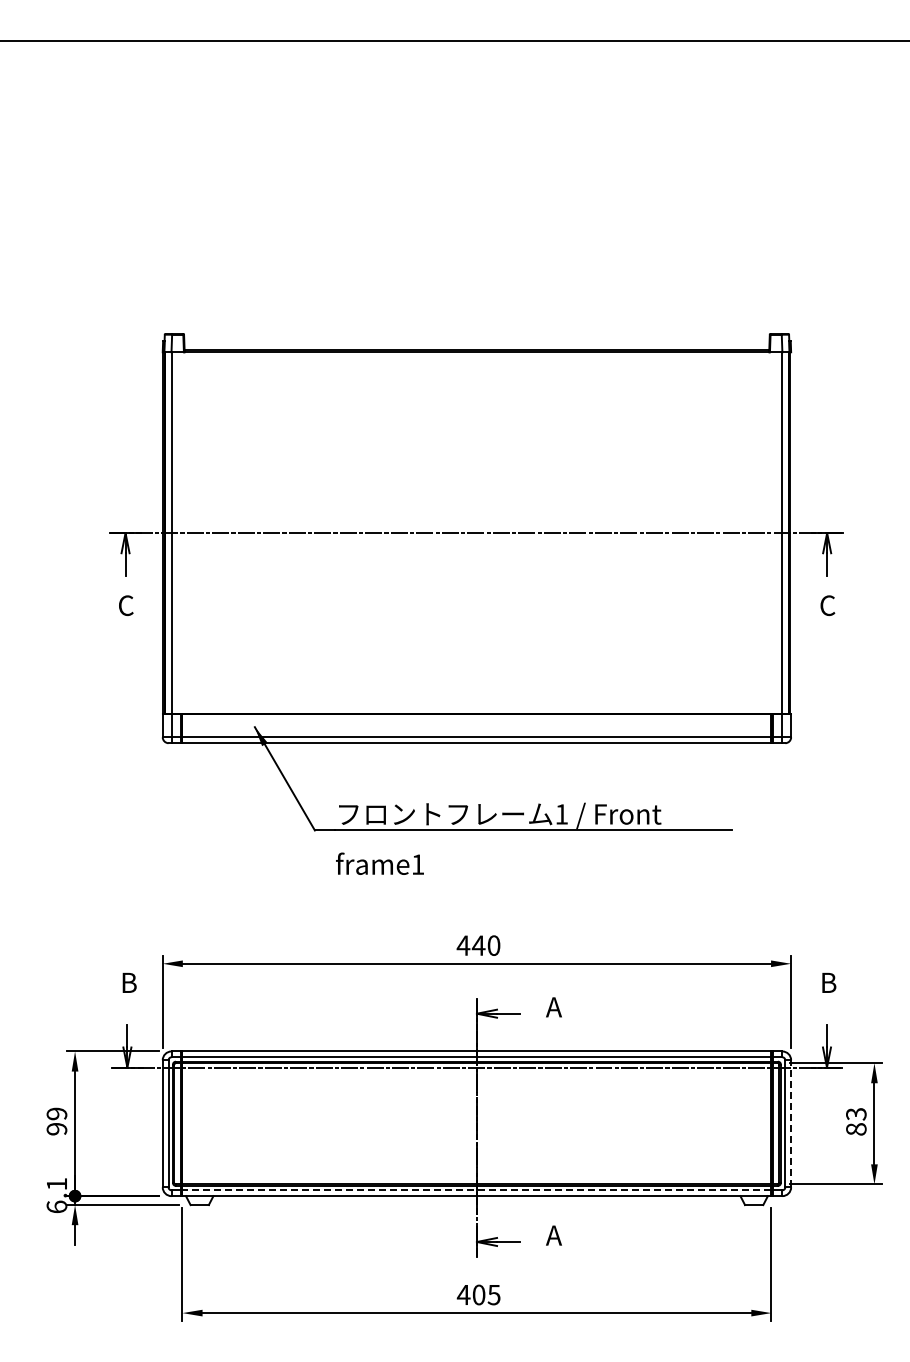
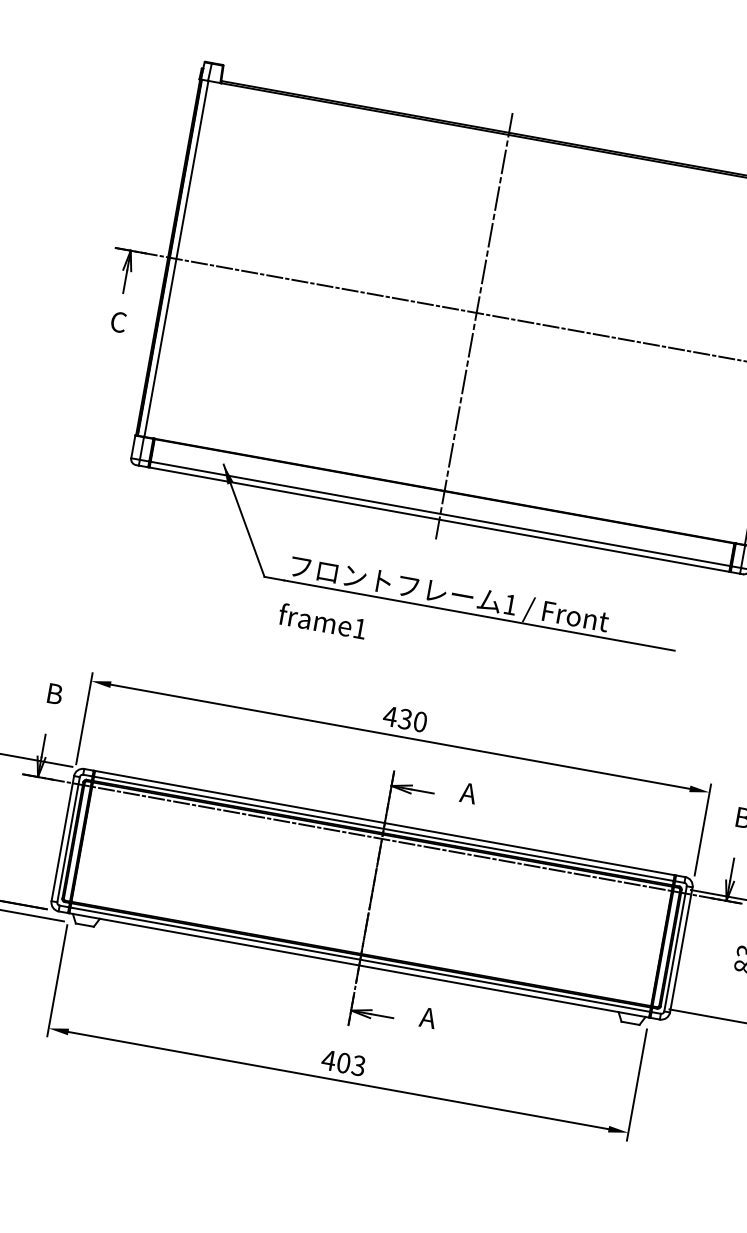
line: (476, 546) -> (473, 326), added
text: (478, 945) -> (405, 719), 440 -> 430
line: (791, 1123) -> (681, 949), dashed -> solid
line: (476, 1190) -> (359, 959), dashed -> solid
text: (494, 1294) -> (359, 1065), 405 -> 403

